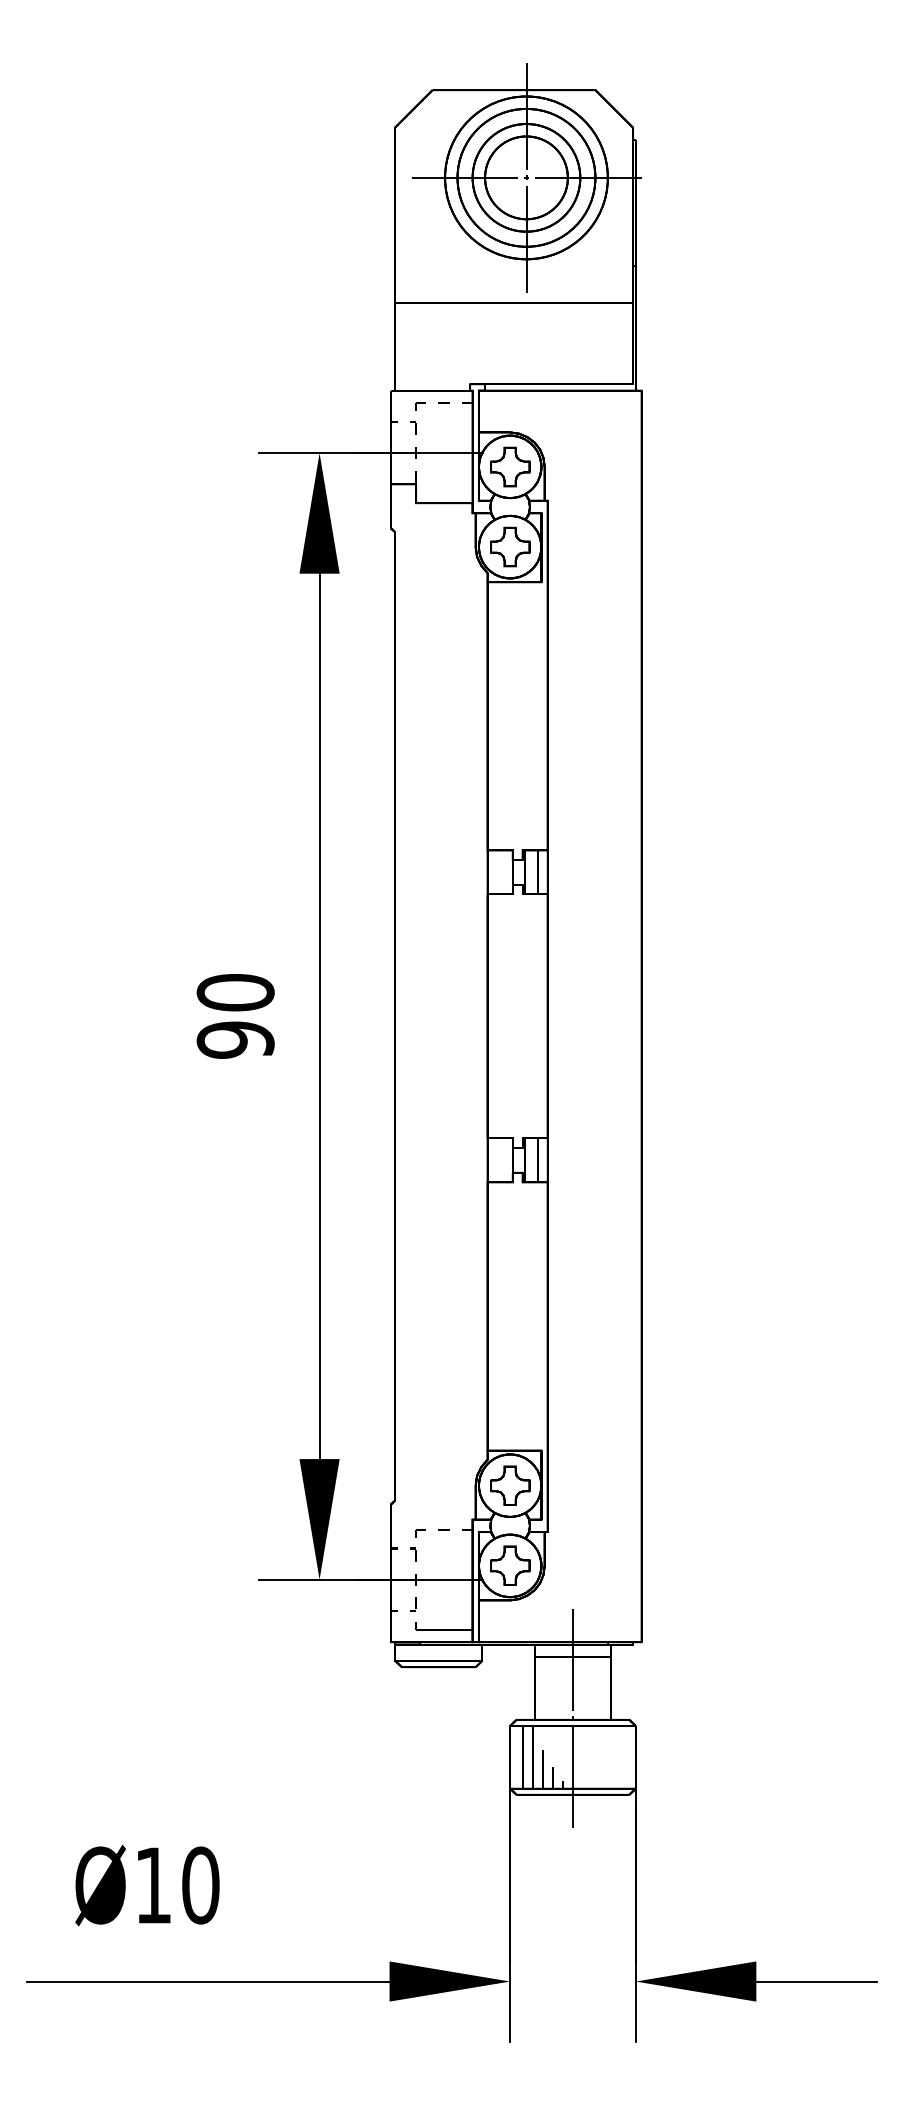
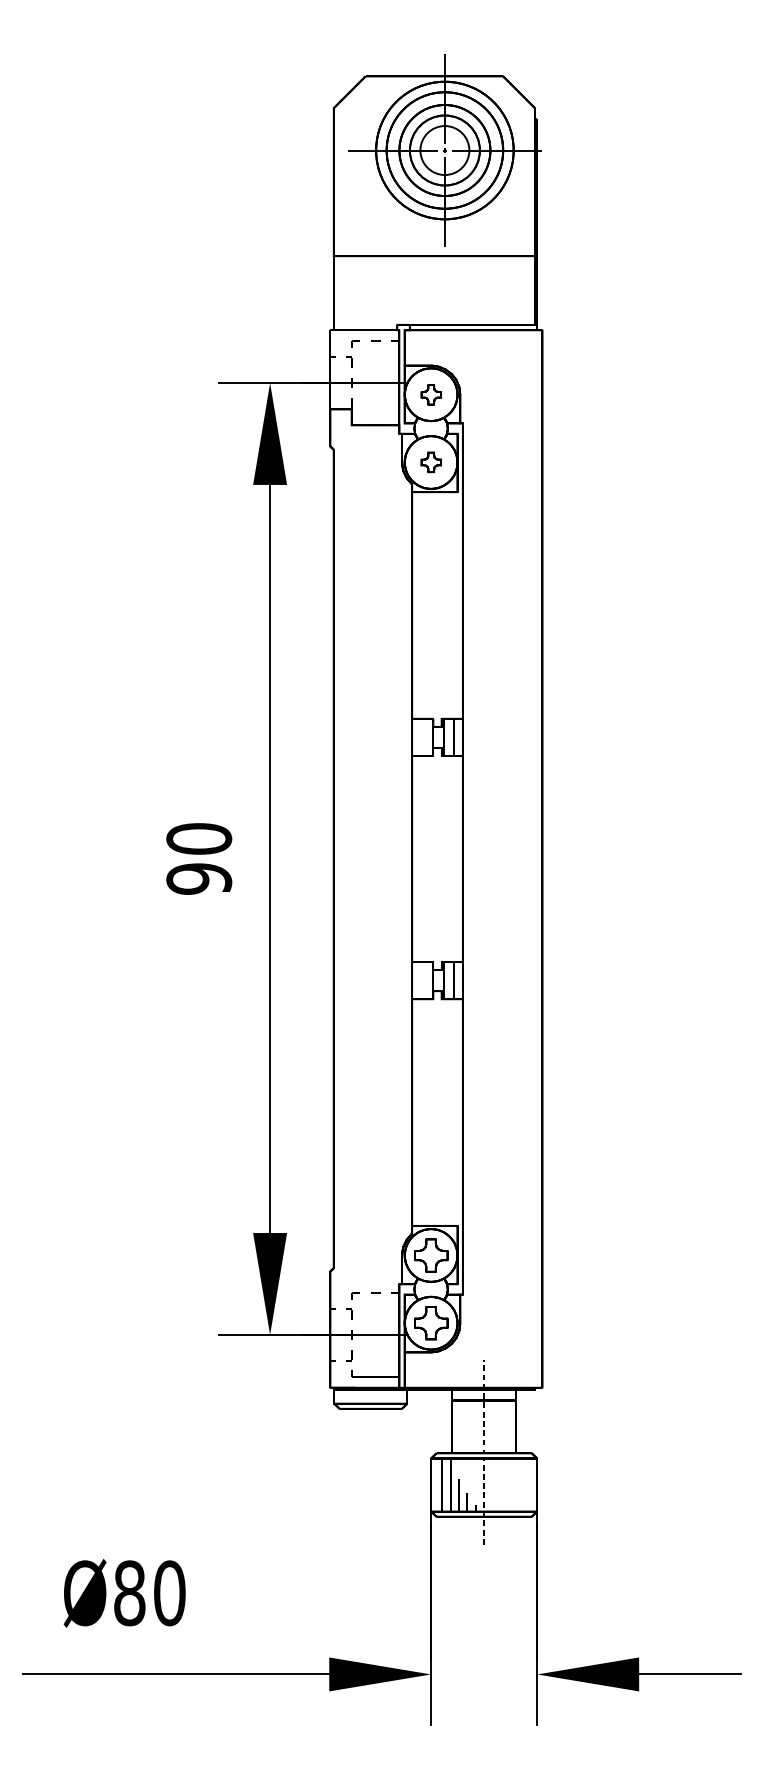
circle: (526, 177) -> (444, 150), size x0.7
part: (510, 466) -> (431, 394), size x0.6
part: (510, 546) -> (431, 461), size x0.6
line: (572, 1659) -> (483, 1402), solid -> dashed
line: (572, 1777) -> (483, 1502), solid -> dashed
text: (153, 1885) -> (129, 1593), Ø10 -> Ø80

